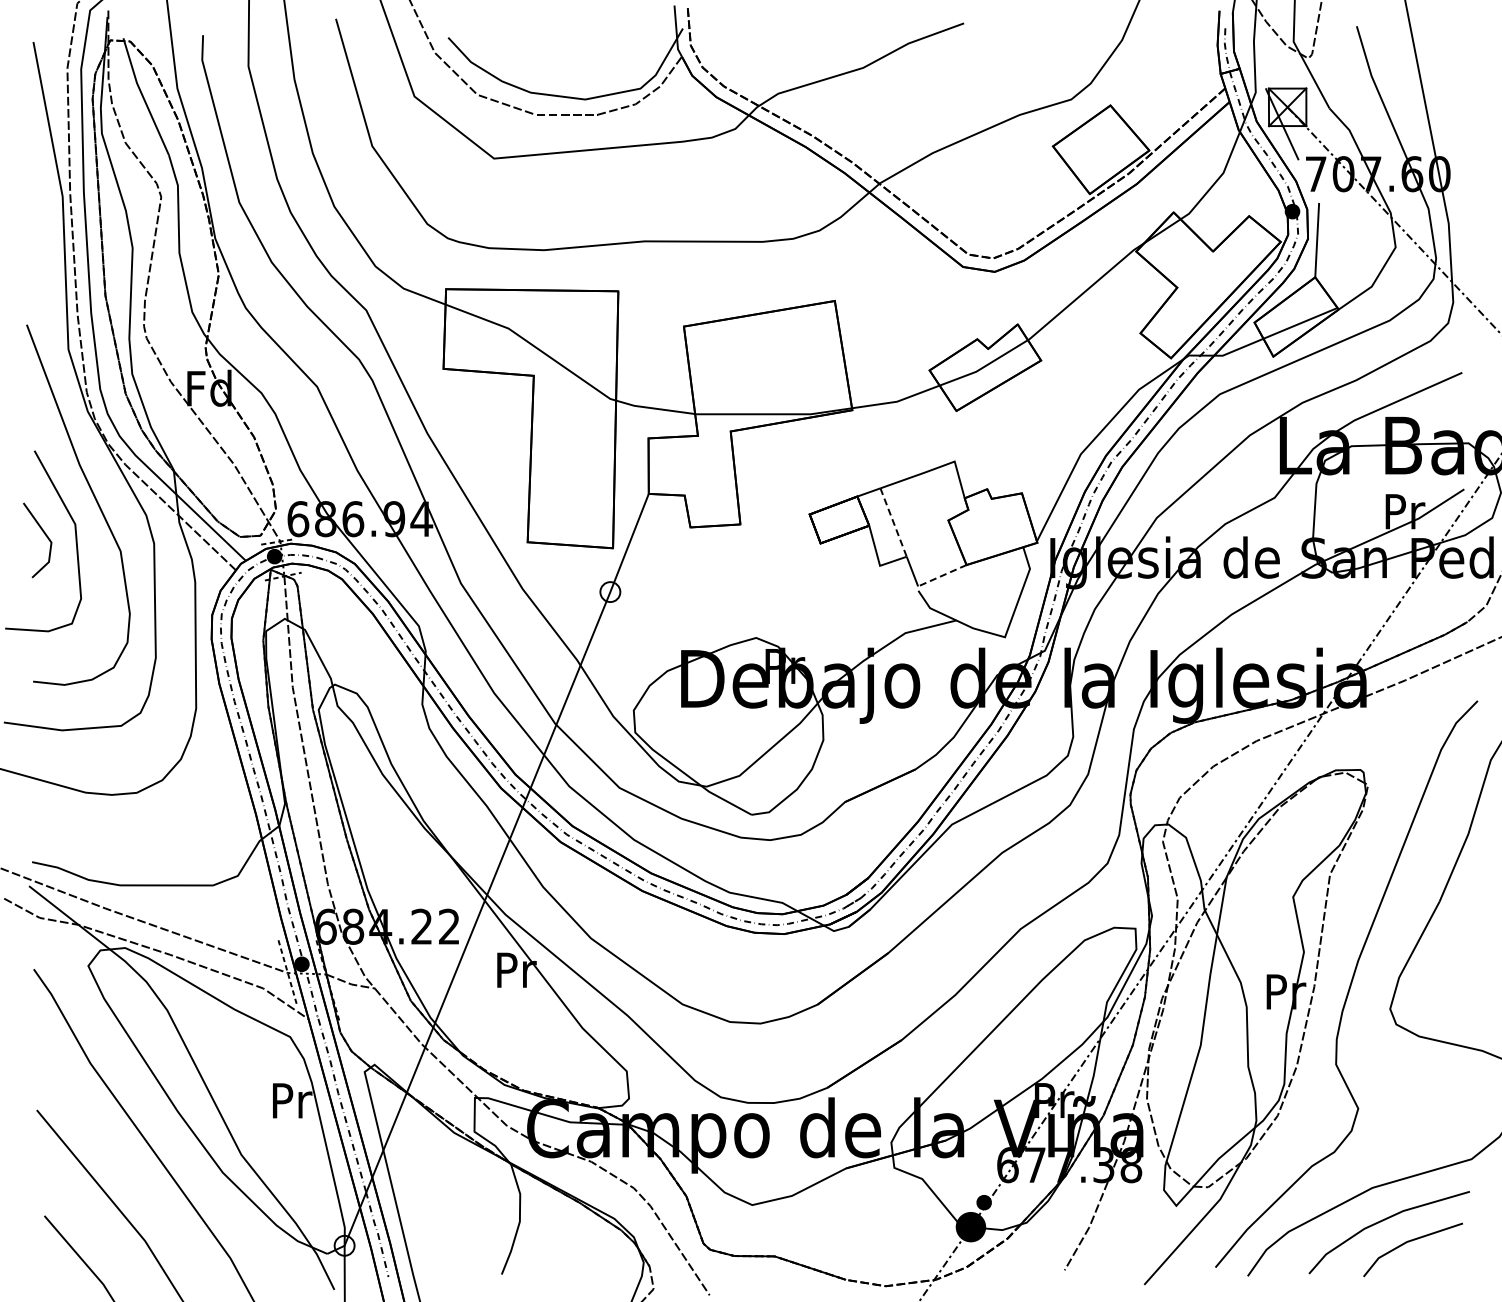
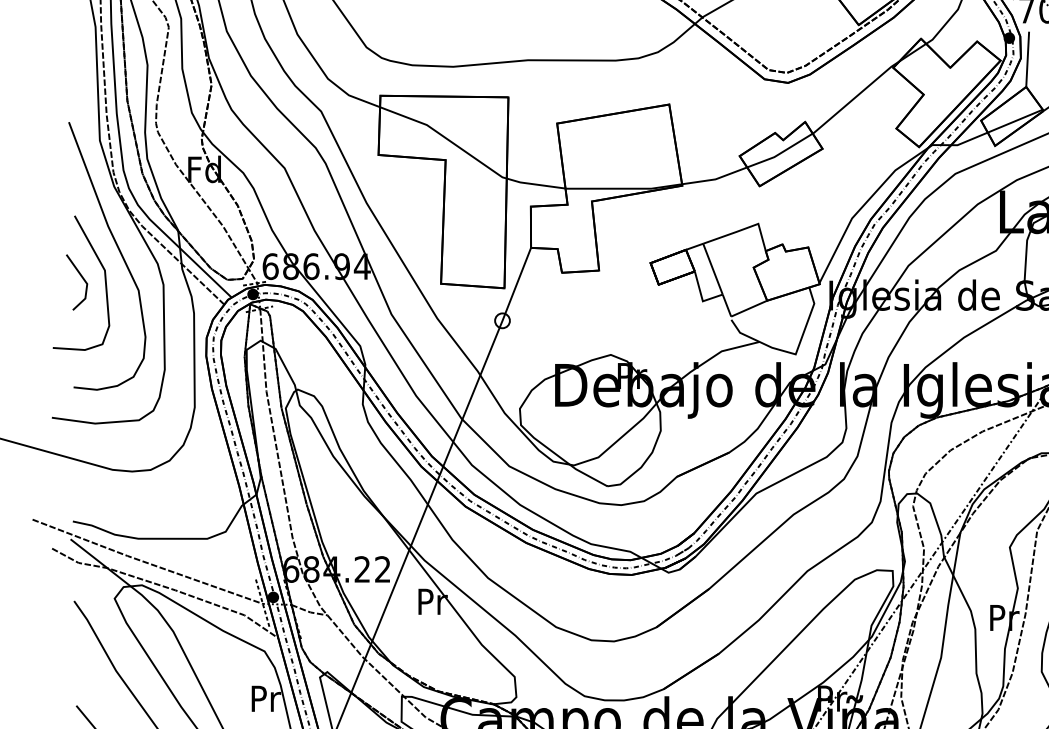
line: (893, 522) -> (712, 269), dashed -> solid
line: (941, 575) -> (748, 308), dashed -> solid

